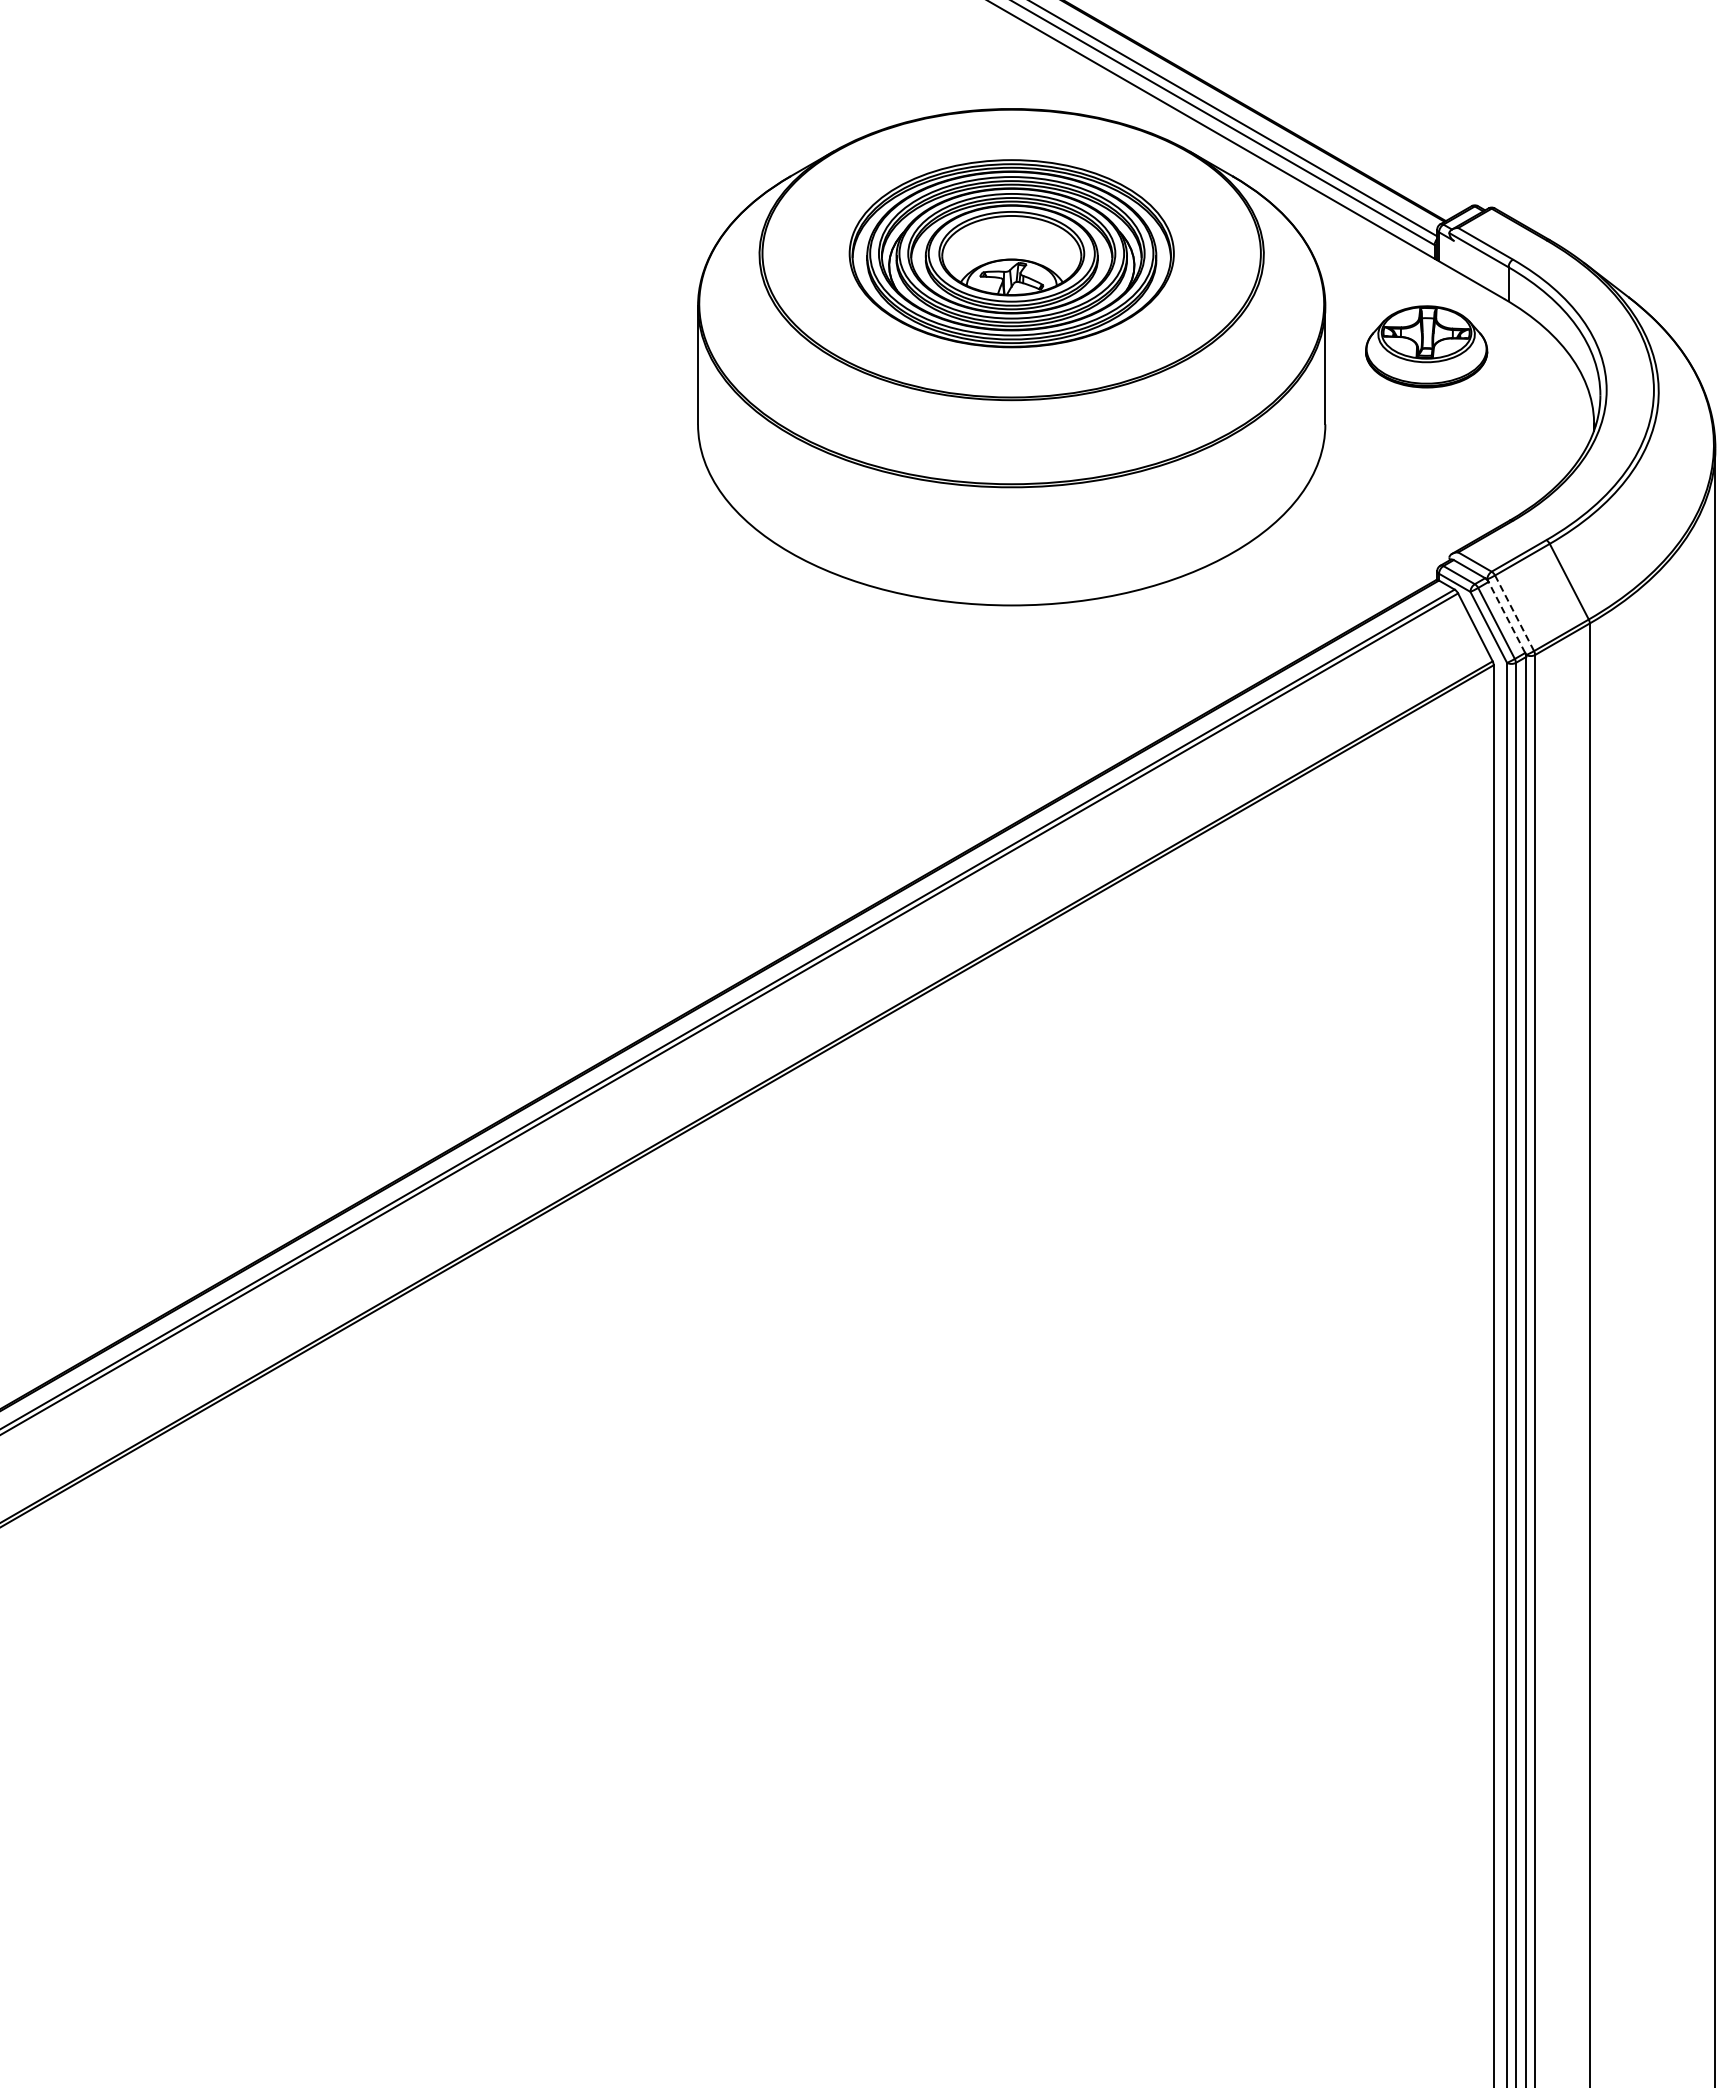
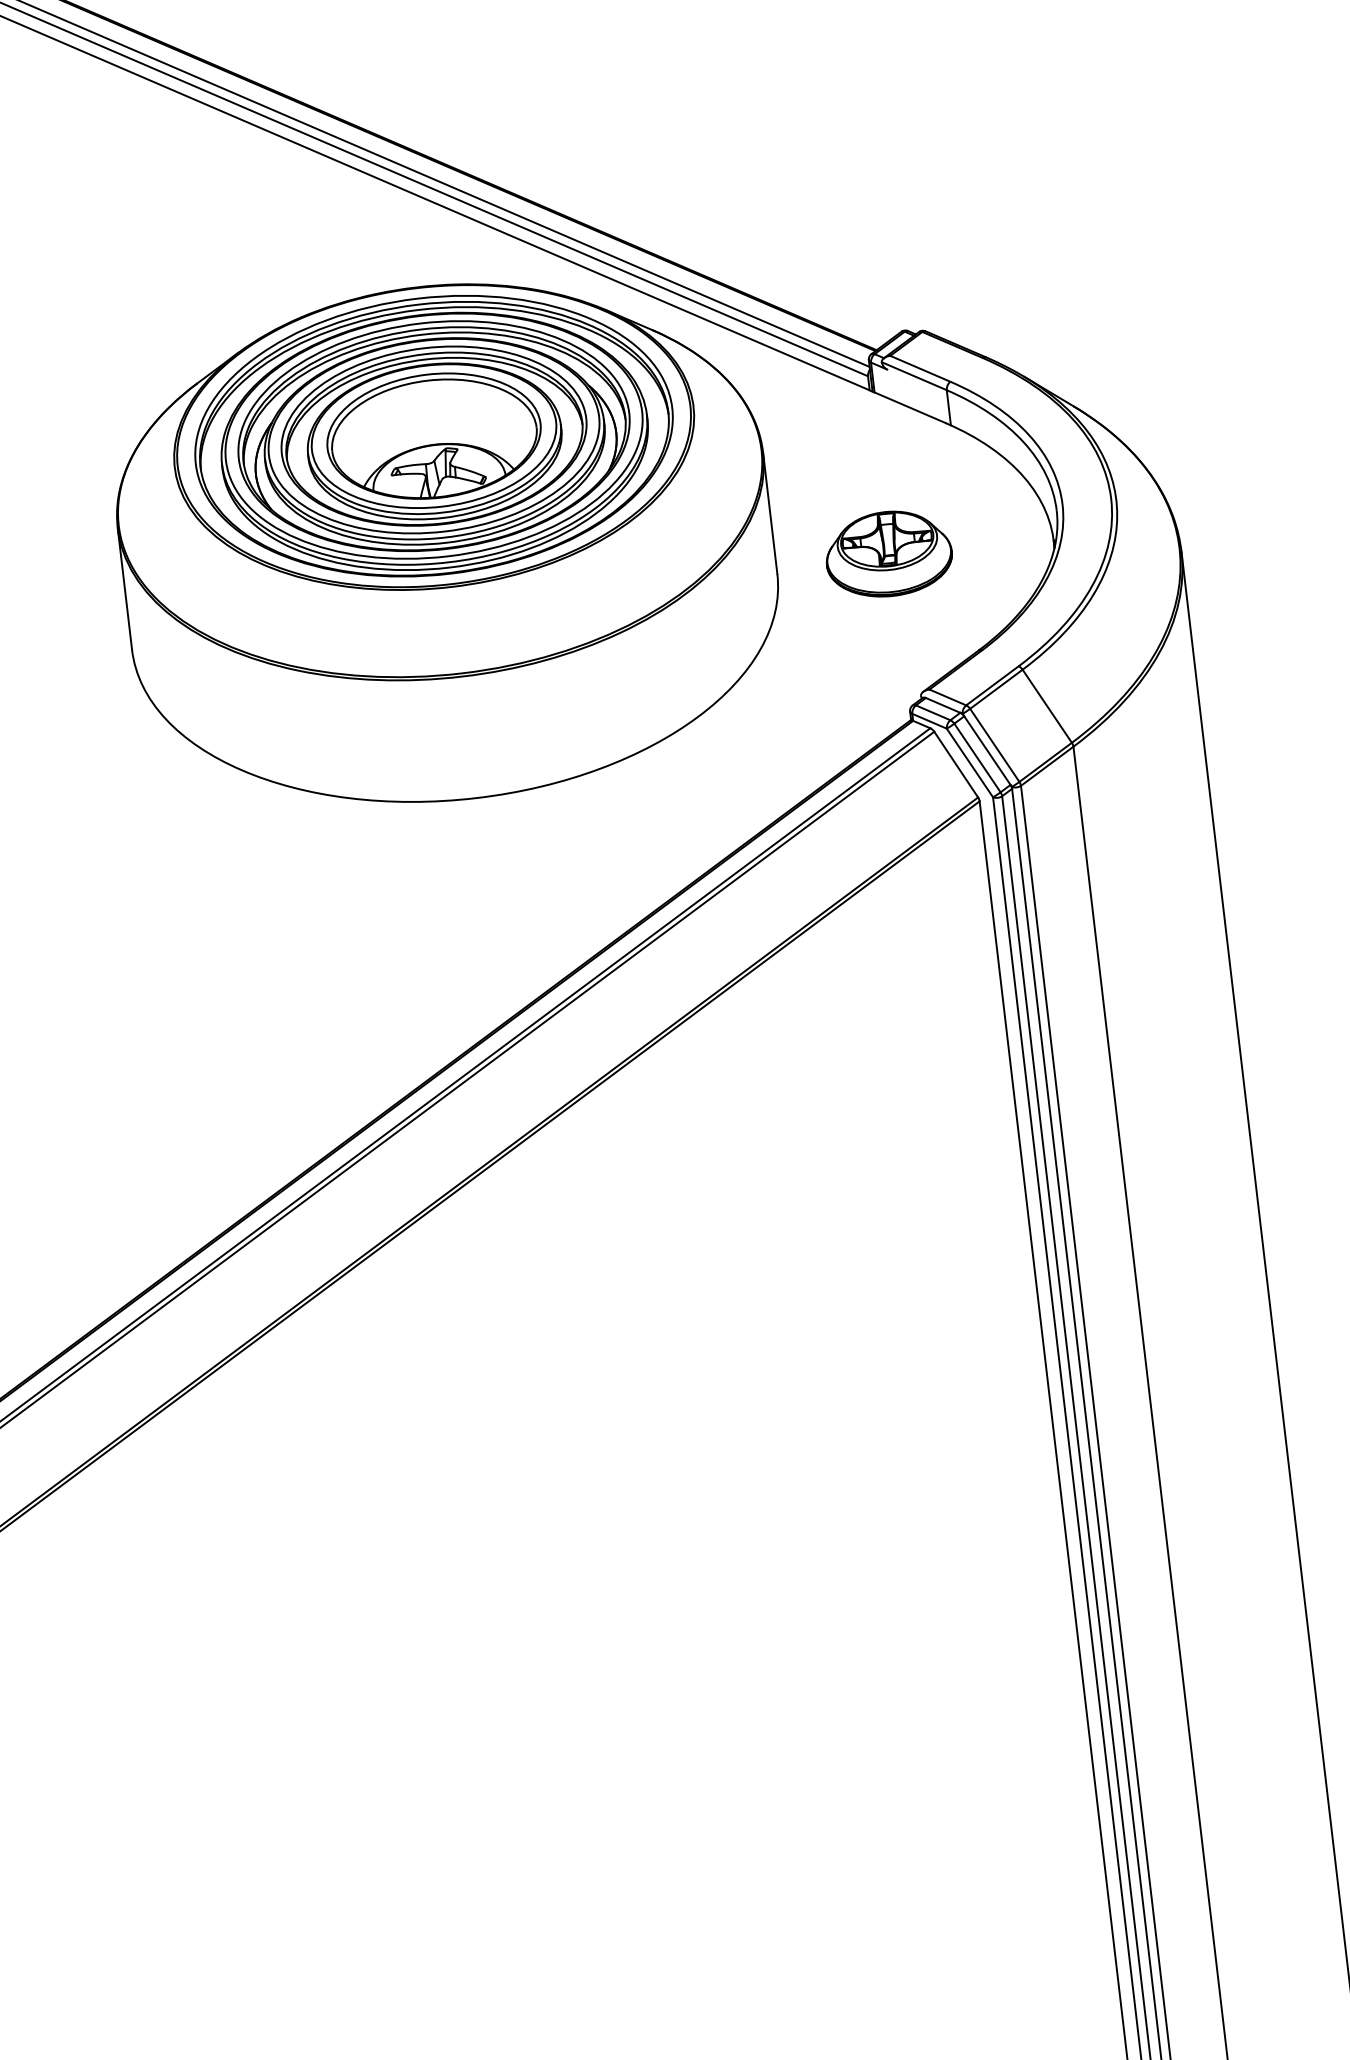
part: (1011, 253) -> (433, 436), size x1.43
part: (1426, 346) -> (888, 553), moved
line: (1514, 613) -> (994, 745), dashed -> solid
line: (1506, 617) -> (986, 750), dashed -> solid

